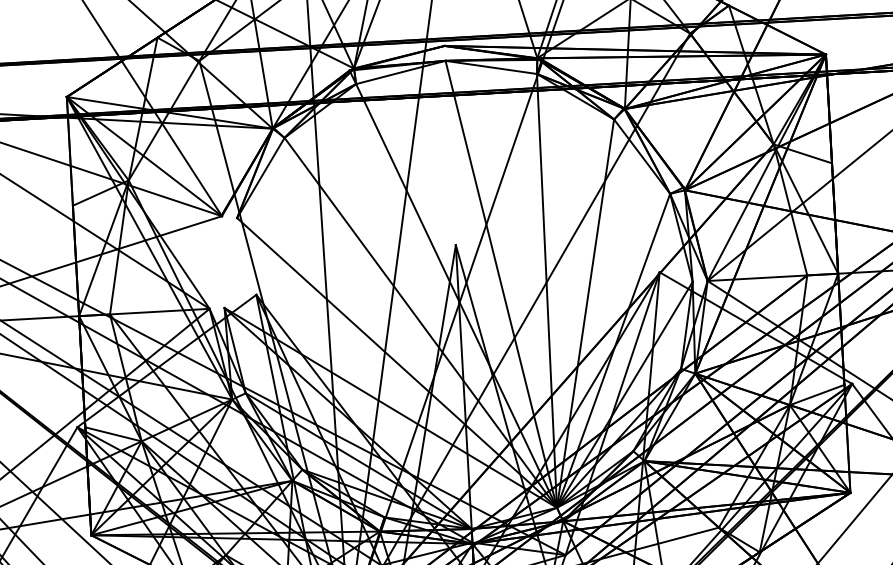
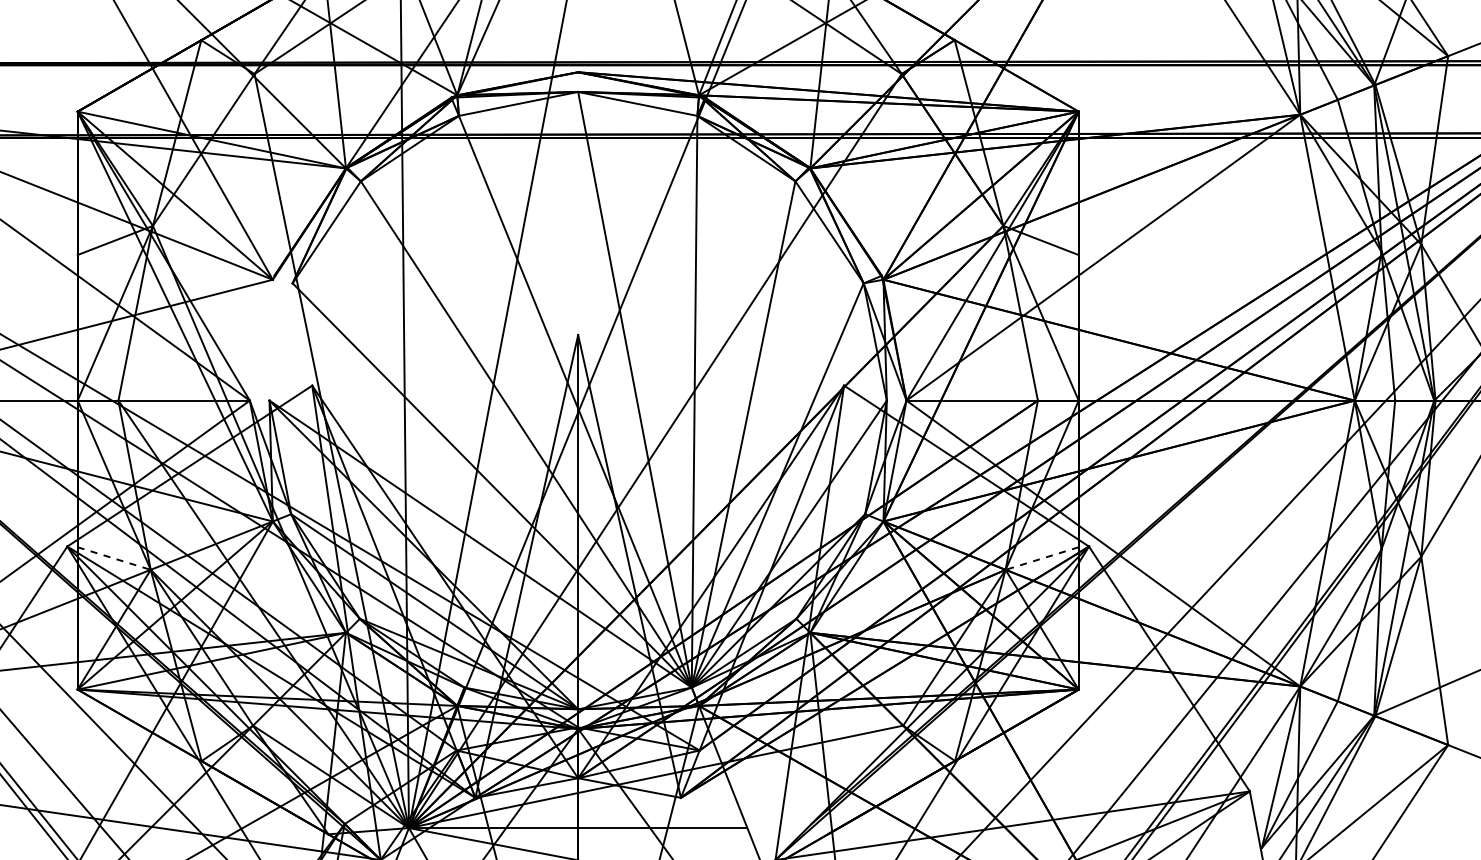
line: (816, 395) -> (1041, 558), solid -> dashed
line: (113, 434) -> (114, 558), solid -> dashed

